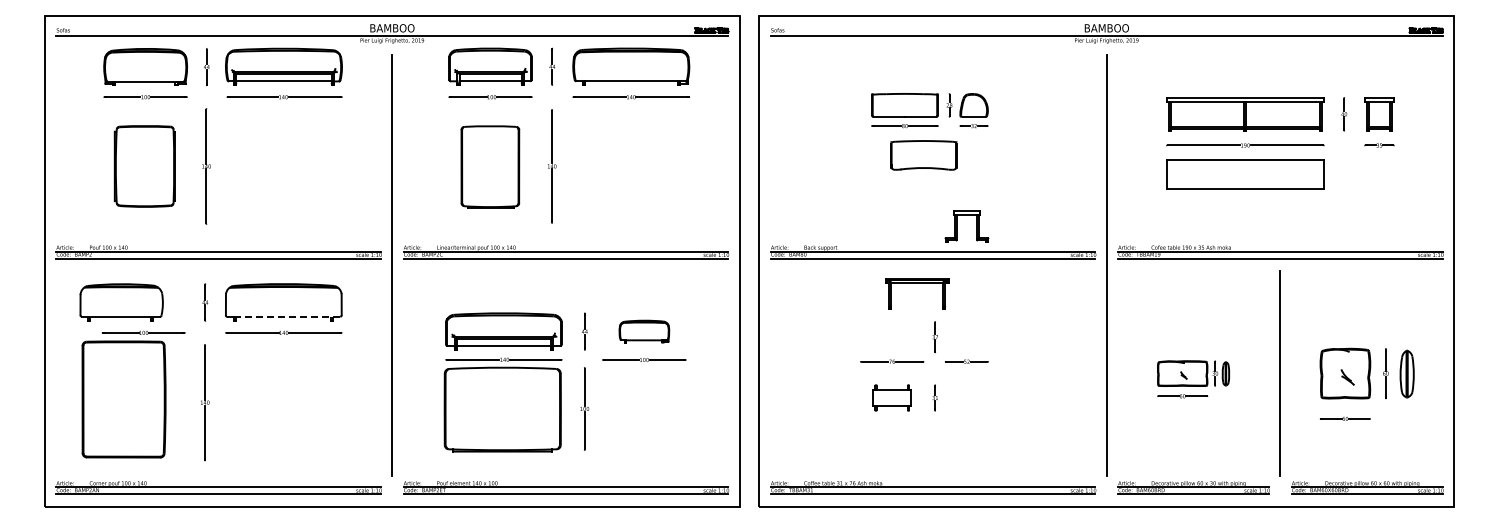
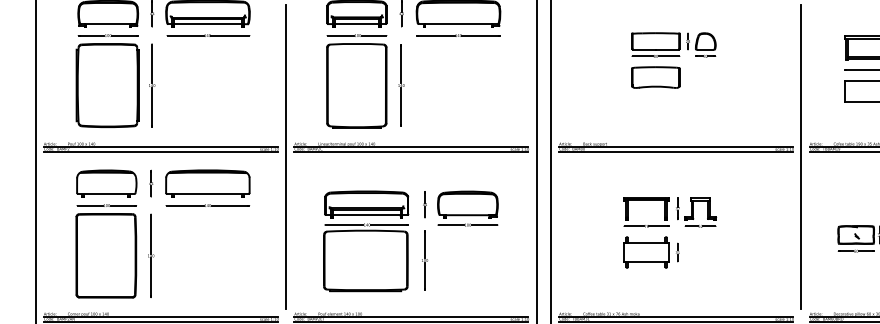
part: (923, 155) -> (655, 77), moved
part: (144, 166) -> (107, 85), size x1.43
part: (490, 166) -> (356, 85), size x1.43
part: (957, 226) -> (693, 208), moved
part: (917, 283) -> (646, 200), moved
part: (121, 302) -> (106, 183), moved
line: (287, 316) -> (210, 193), dashed -> solid
part: (644, 331) -> (468, 204), size x1.67
part: (892, 397) -> (646, 252), size x1.67
part: (123, 399) -> (105, 255), moved

